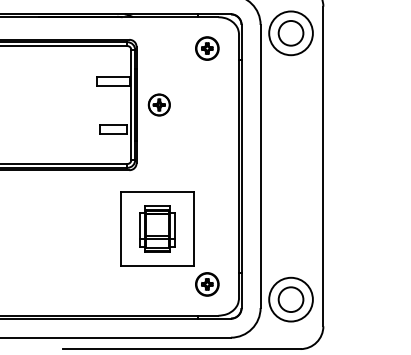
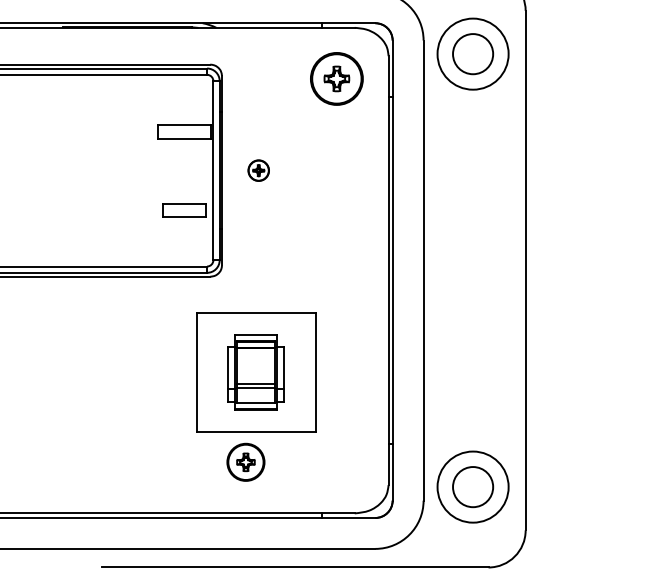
part: (207, 48) -> (337, 78), size x1.4
part: (158, 104) -> (257, 169), size x0.6
part: (207, 284) -> (246, 462), moved

